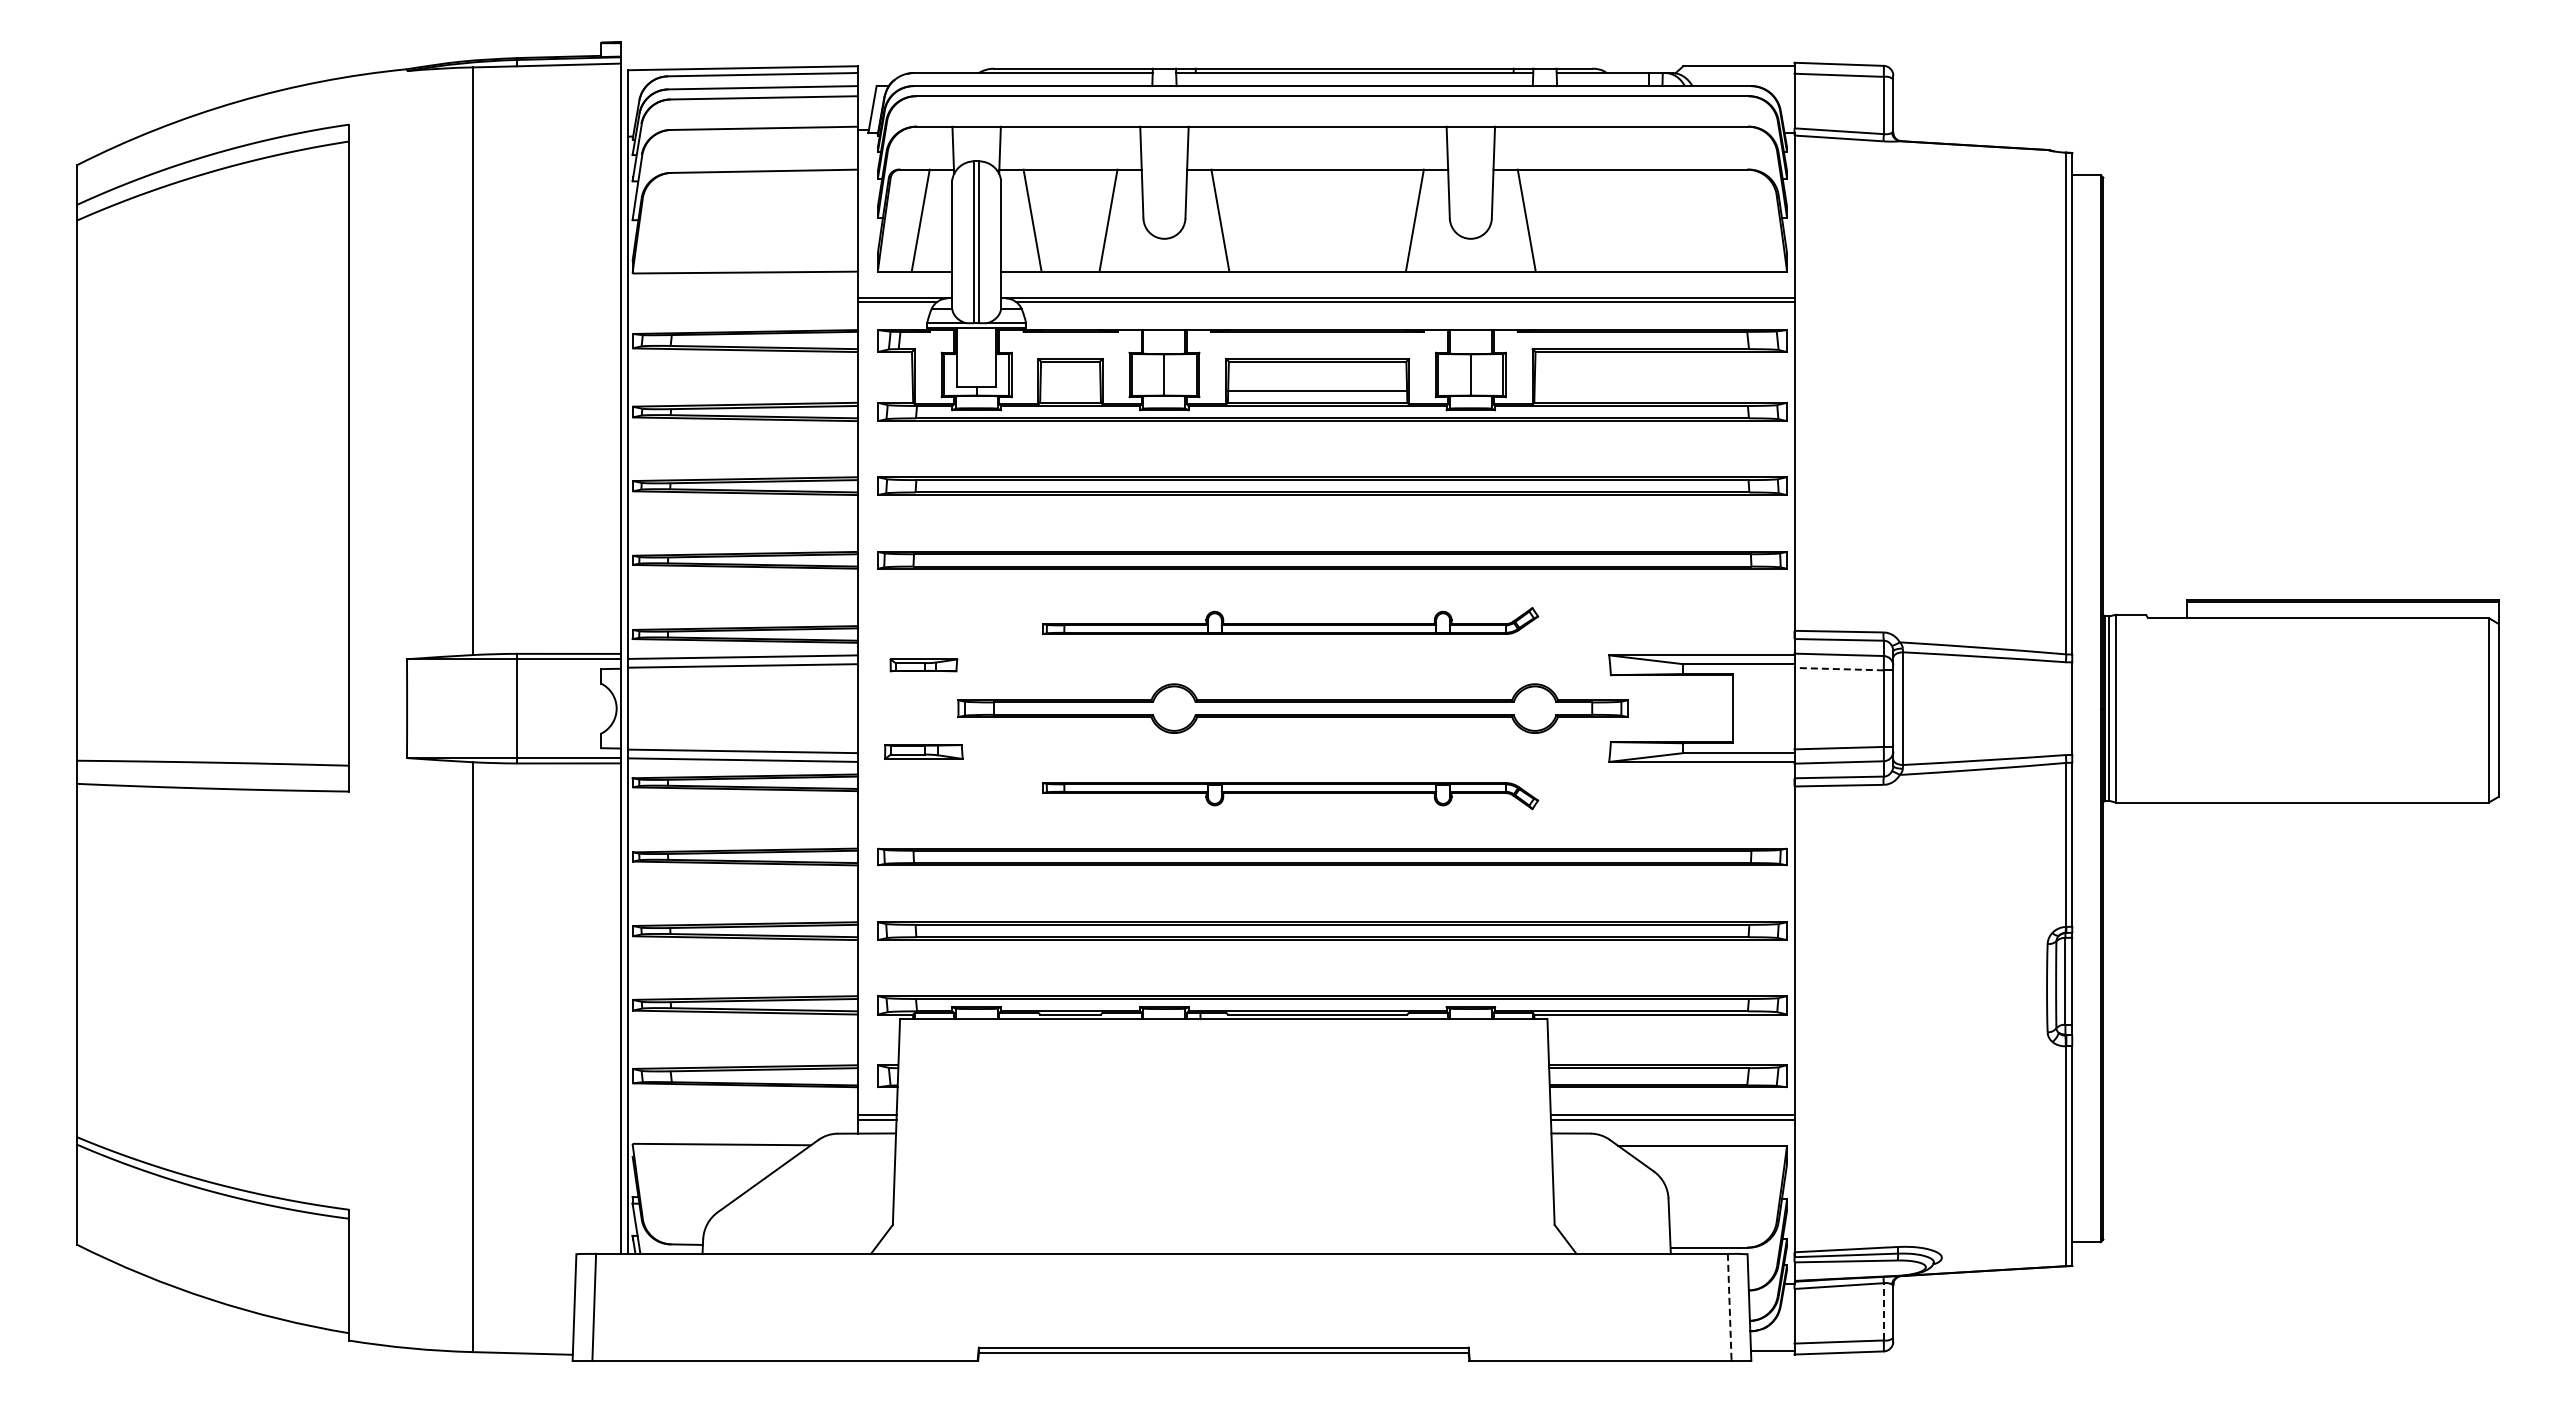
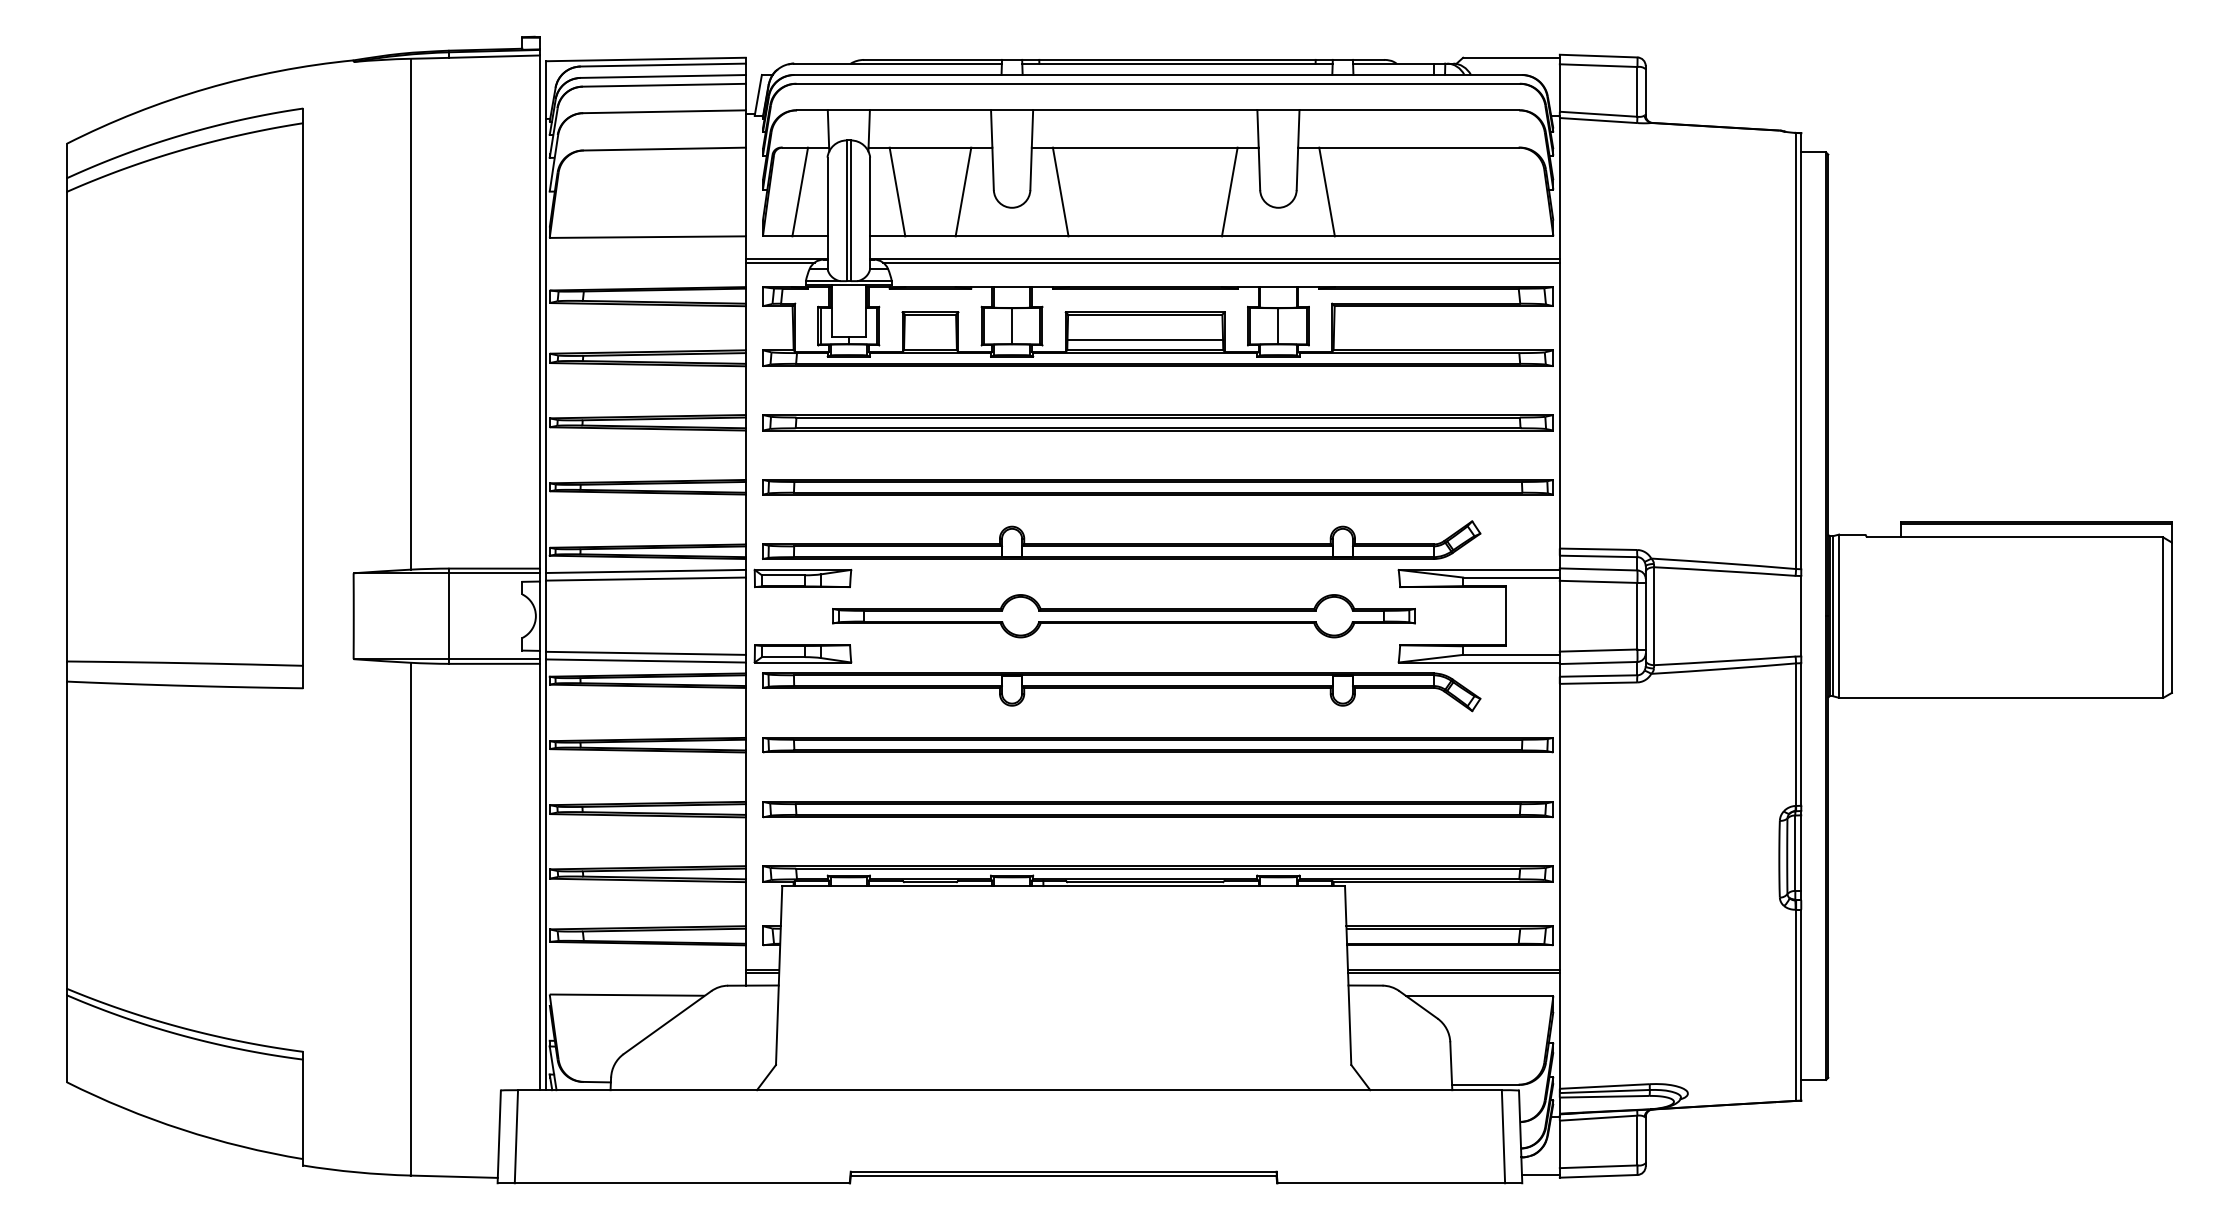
part: (1290, 620) -> (1121, 539), size x1.67
part: (923, 665) -> (802, 578), size x1.67
line: (1839, 669) -> (1598, 582), dashed -> solid
part: (923, 751) -> (802, 653), size x1.43
part: (1290, 795) -> (1121, 691), size x1.67
line: (1729, 1307) -> (1503, 1136), dashed -> solid
line: (1883, 1311) -> (1637, 1140), dashed -> solid

